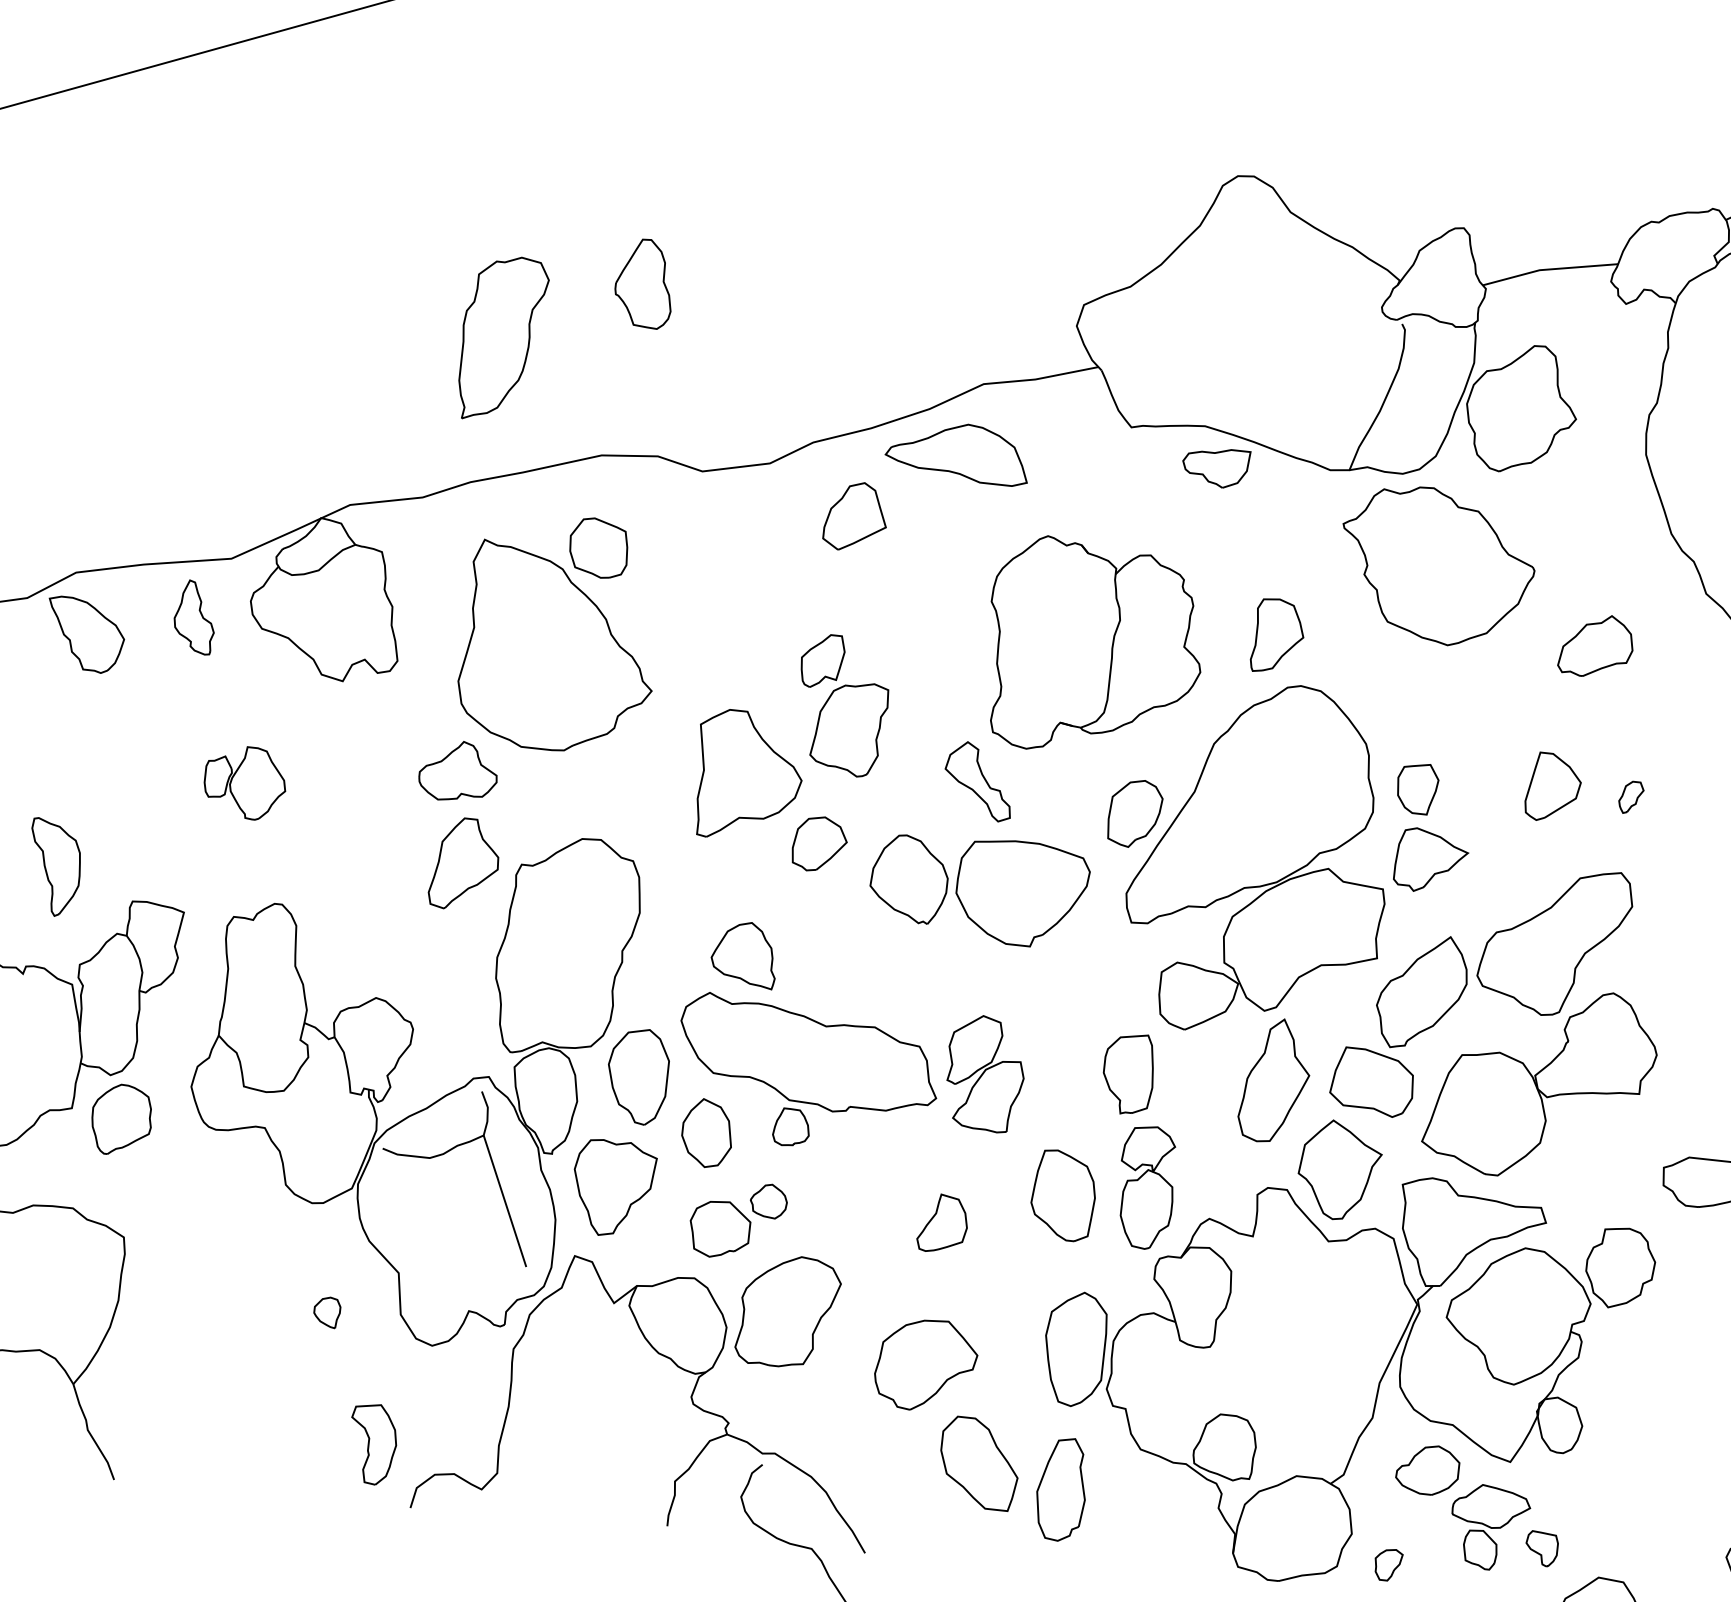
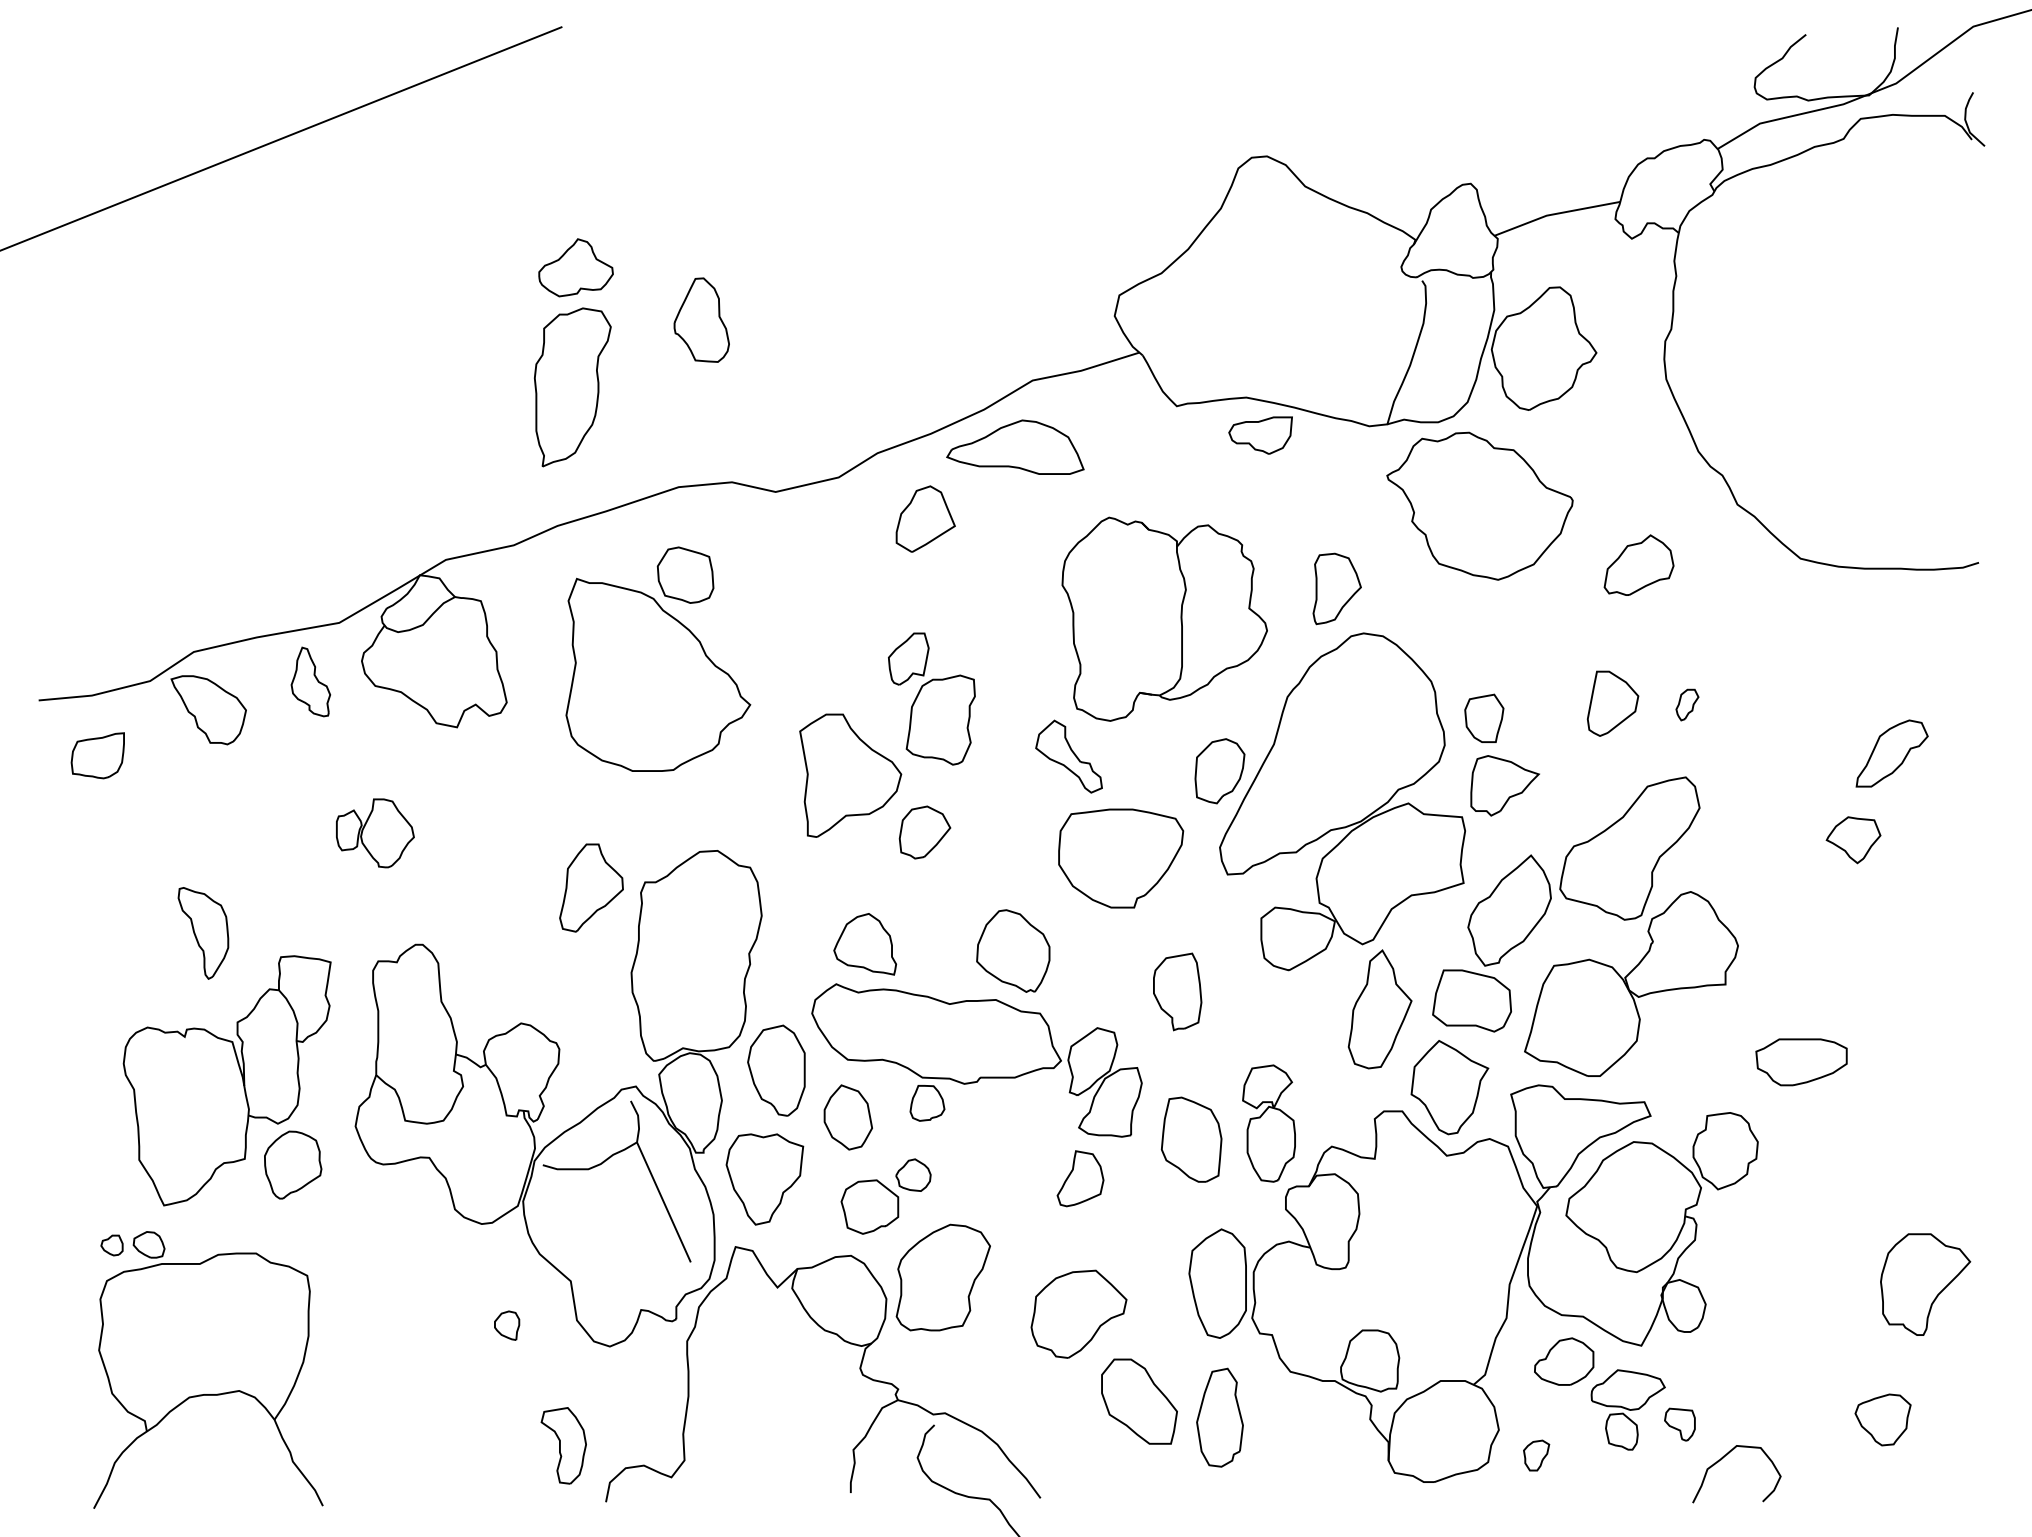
part: (458, 771) -> (575, 267), moved
part: (909, 878) -> (1013, 950), moved
part: (984, 1073) -> (1104, 1082), moved
part: (1128, 1073) -> (1177, 991), moved

